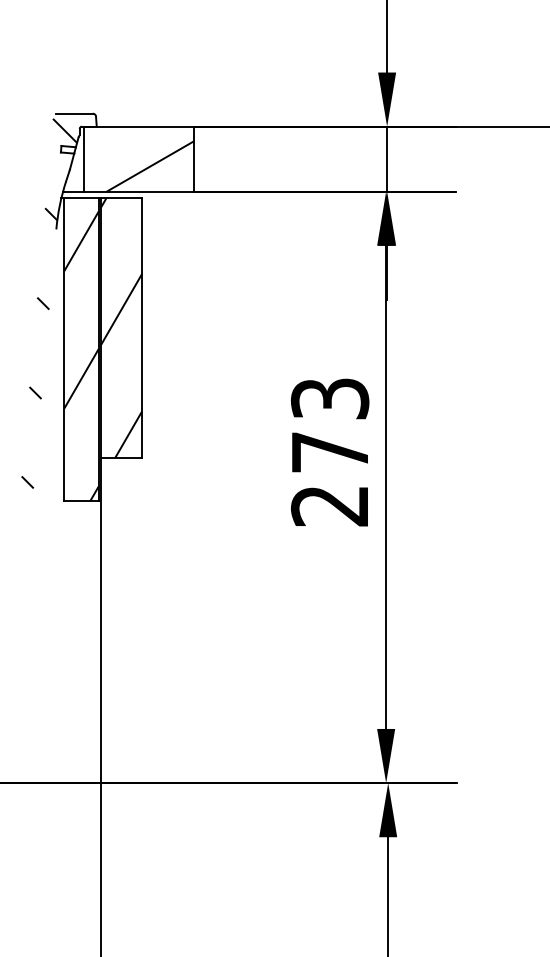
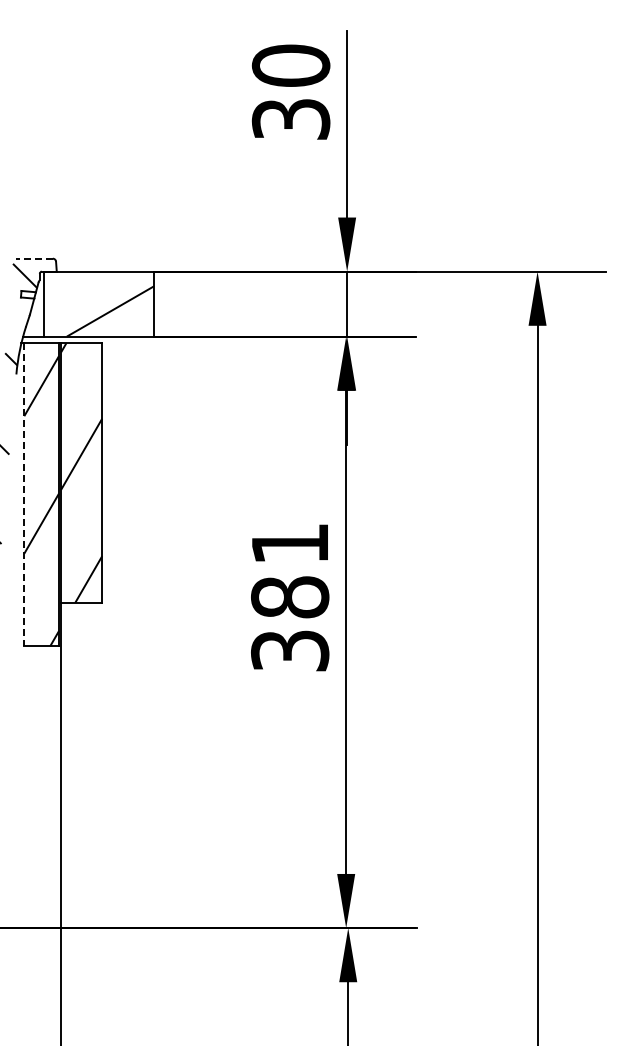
line: (74, 113) -> (34, 258), solid -> dashed
line: (64, 349) -> (24, 494), solid -> dashed
text: (330, 452) -> (290, 597), 273 -> 381

